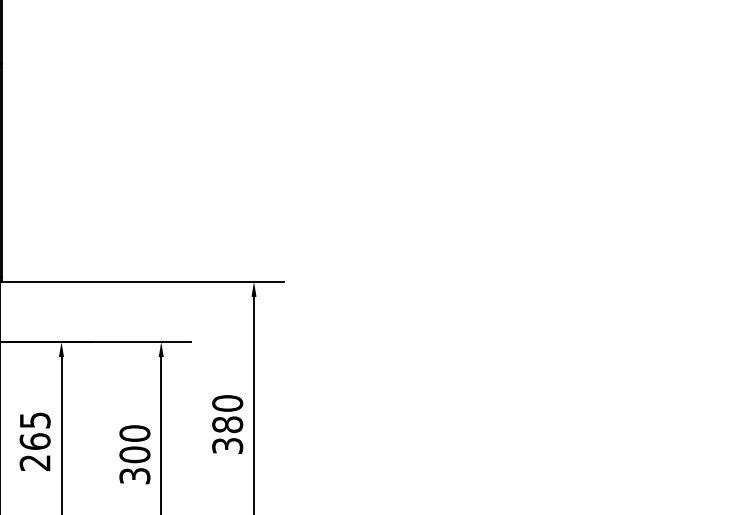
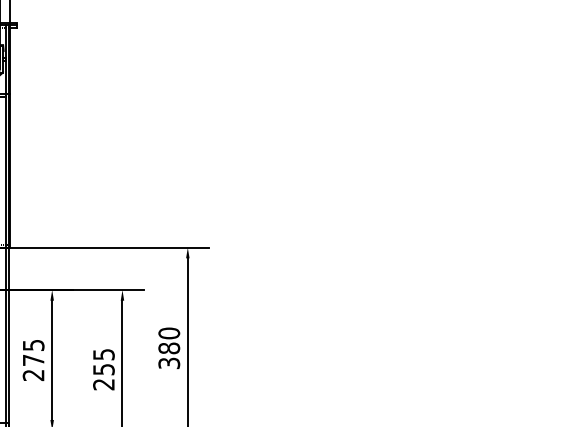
text: (34, 441) -> (33, 360), 265 -> 275
text: (134, 454) -> (103, 369), 300 -> 255

